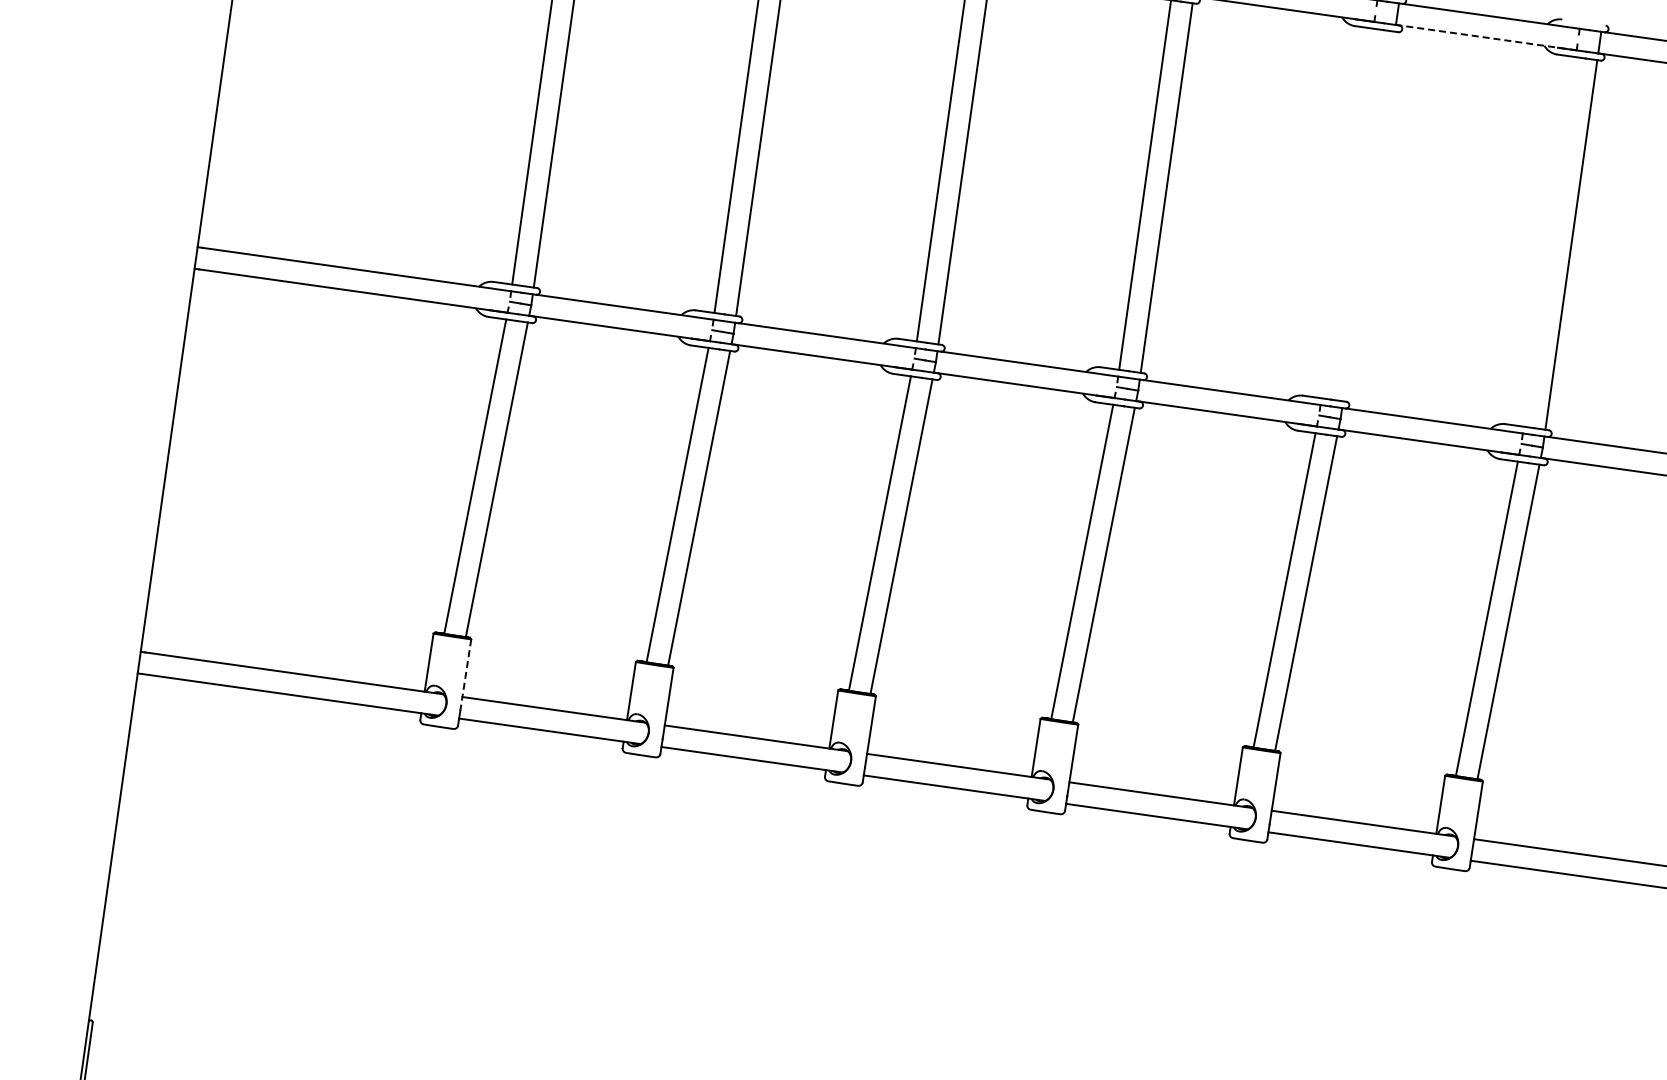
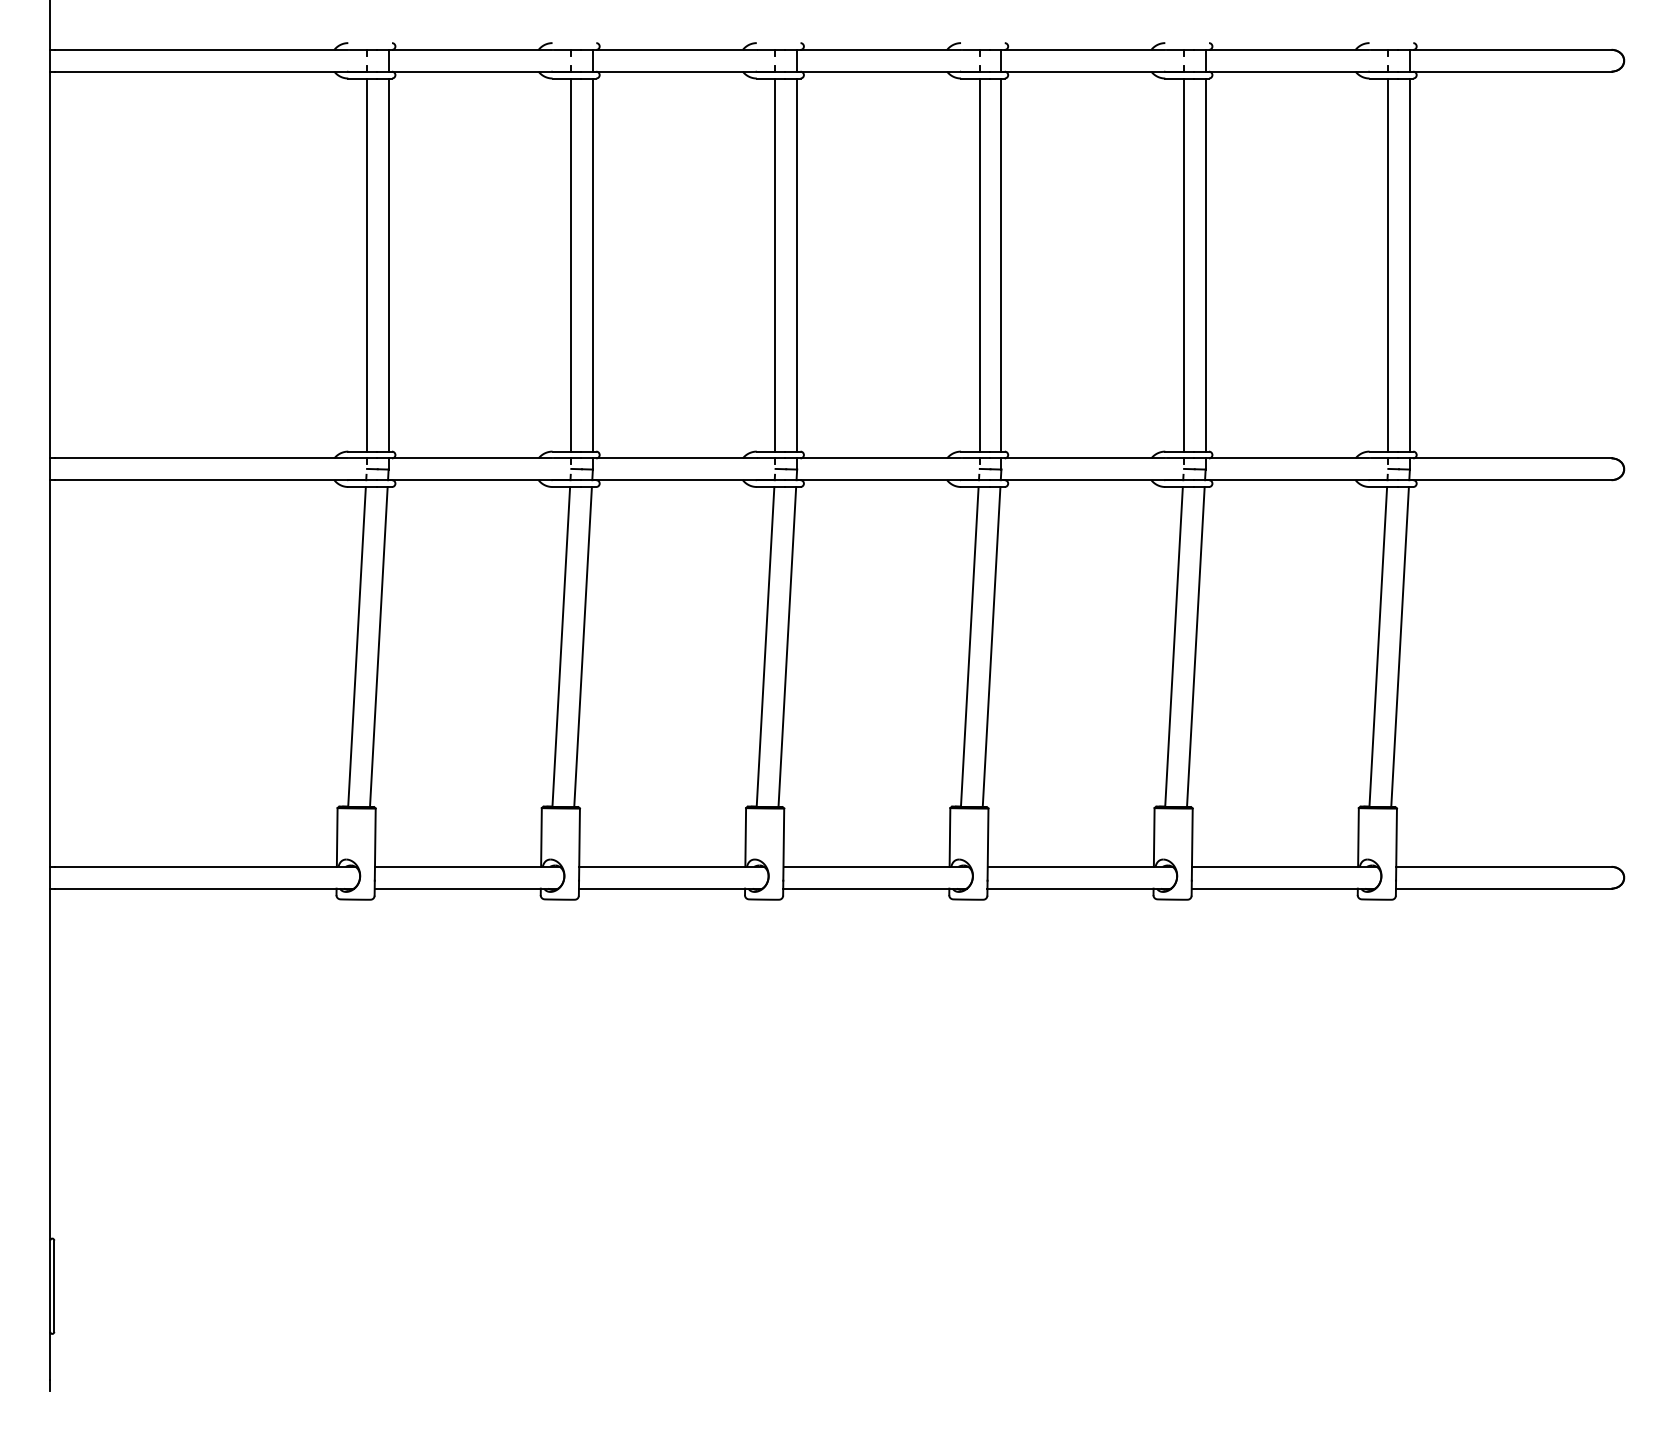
line: (1485, 37) -> (1296, 71), dashed -> solid
line: (1347, 212) -> (1183, 264), added
line: (1368, 215) -> (1205, 264), added
line: (1550, 241) -> (1388, 264), added
line: (465, 675) -> (375, 845), dashed -> solid

